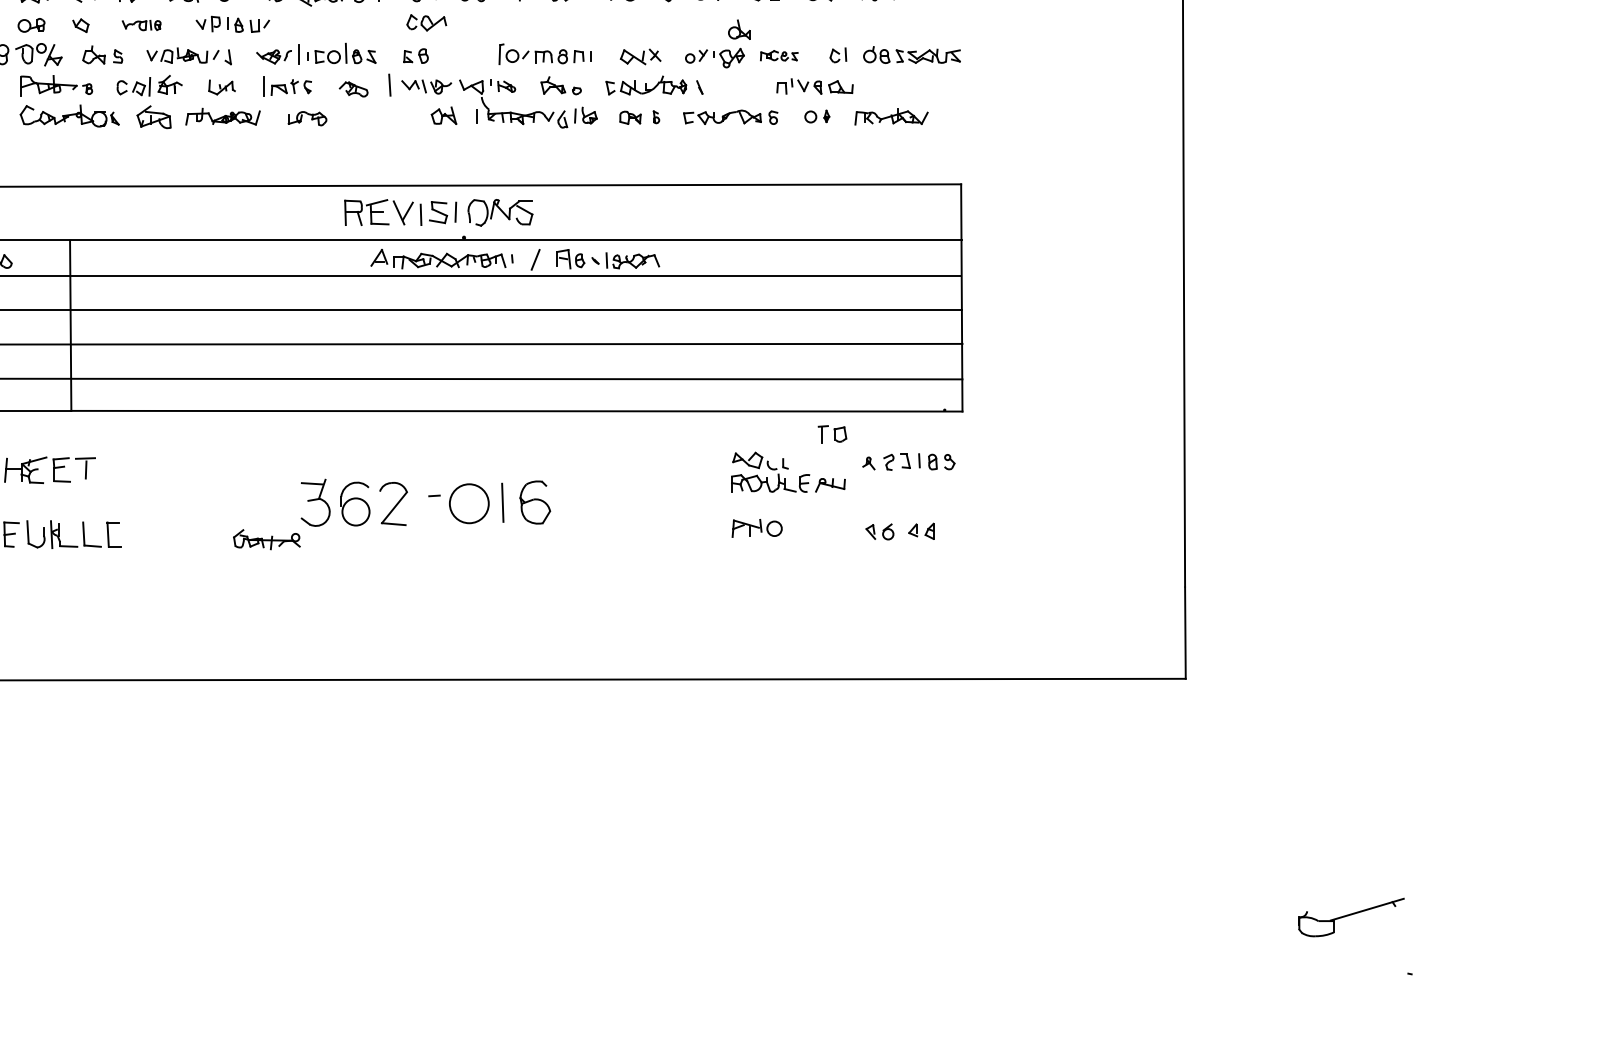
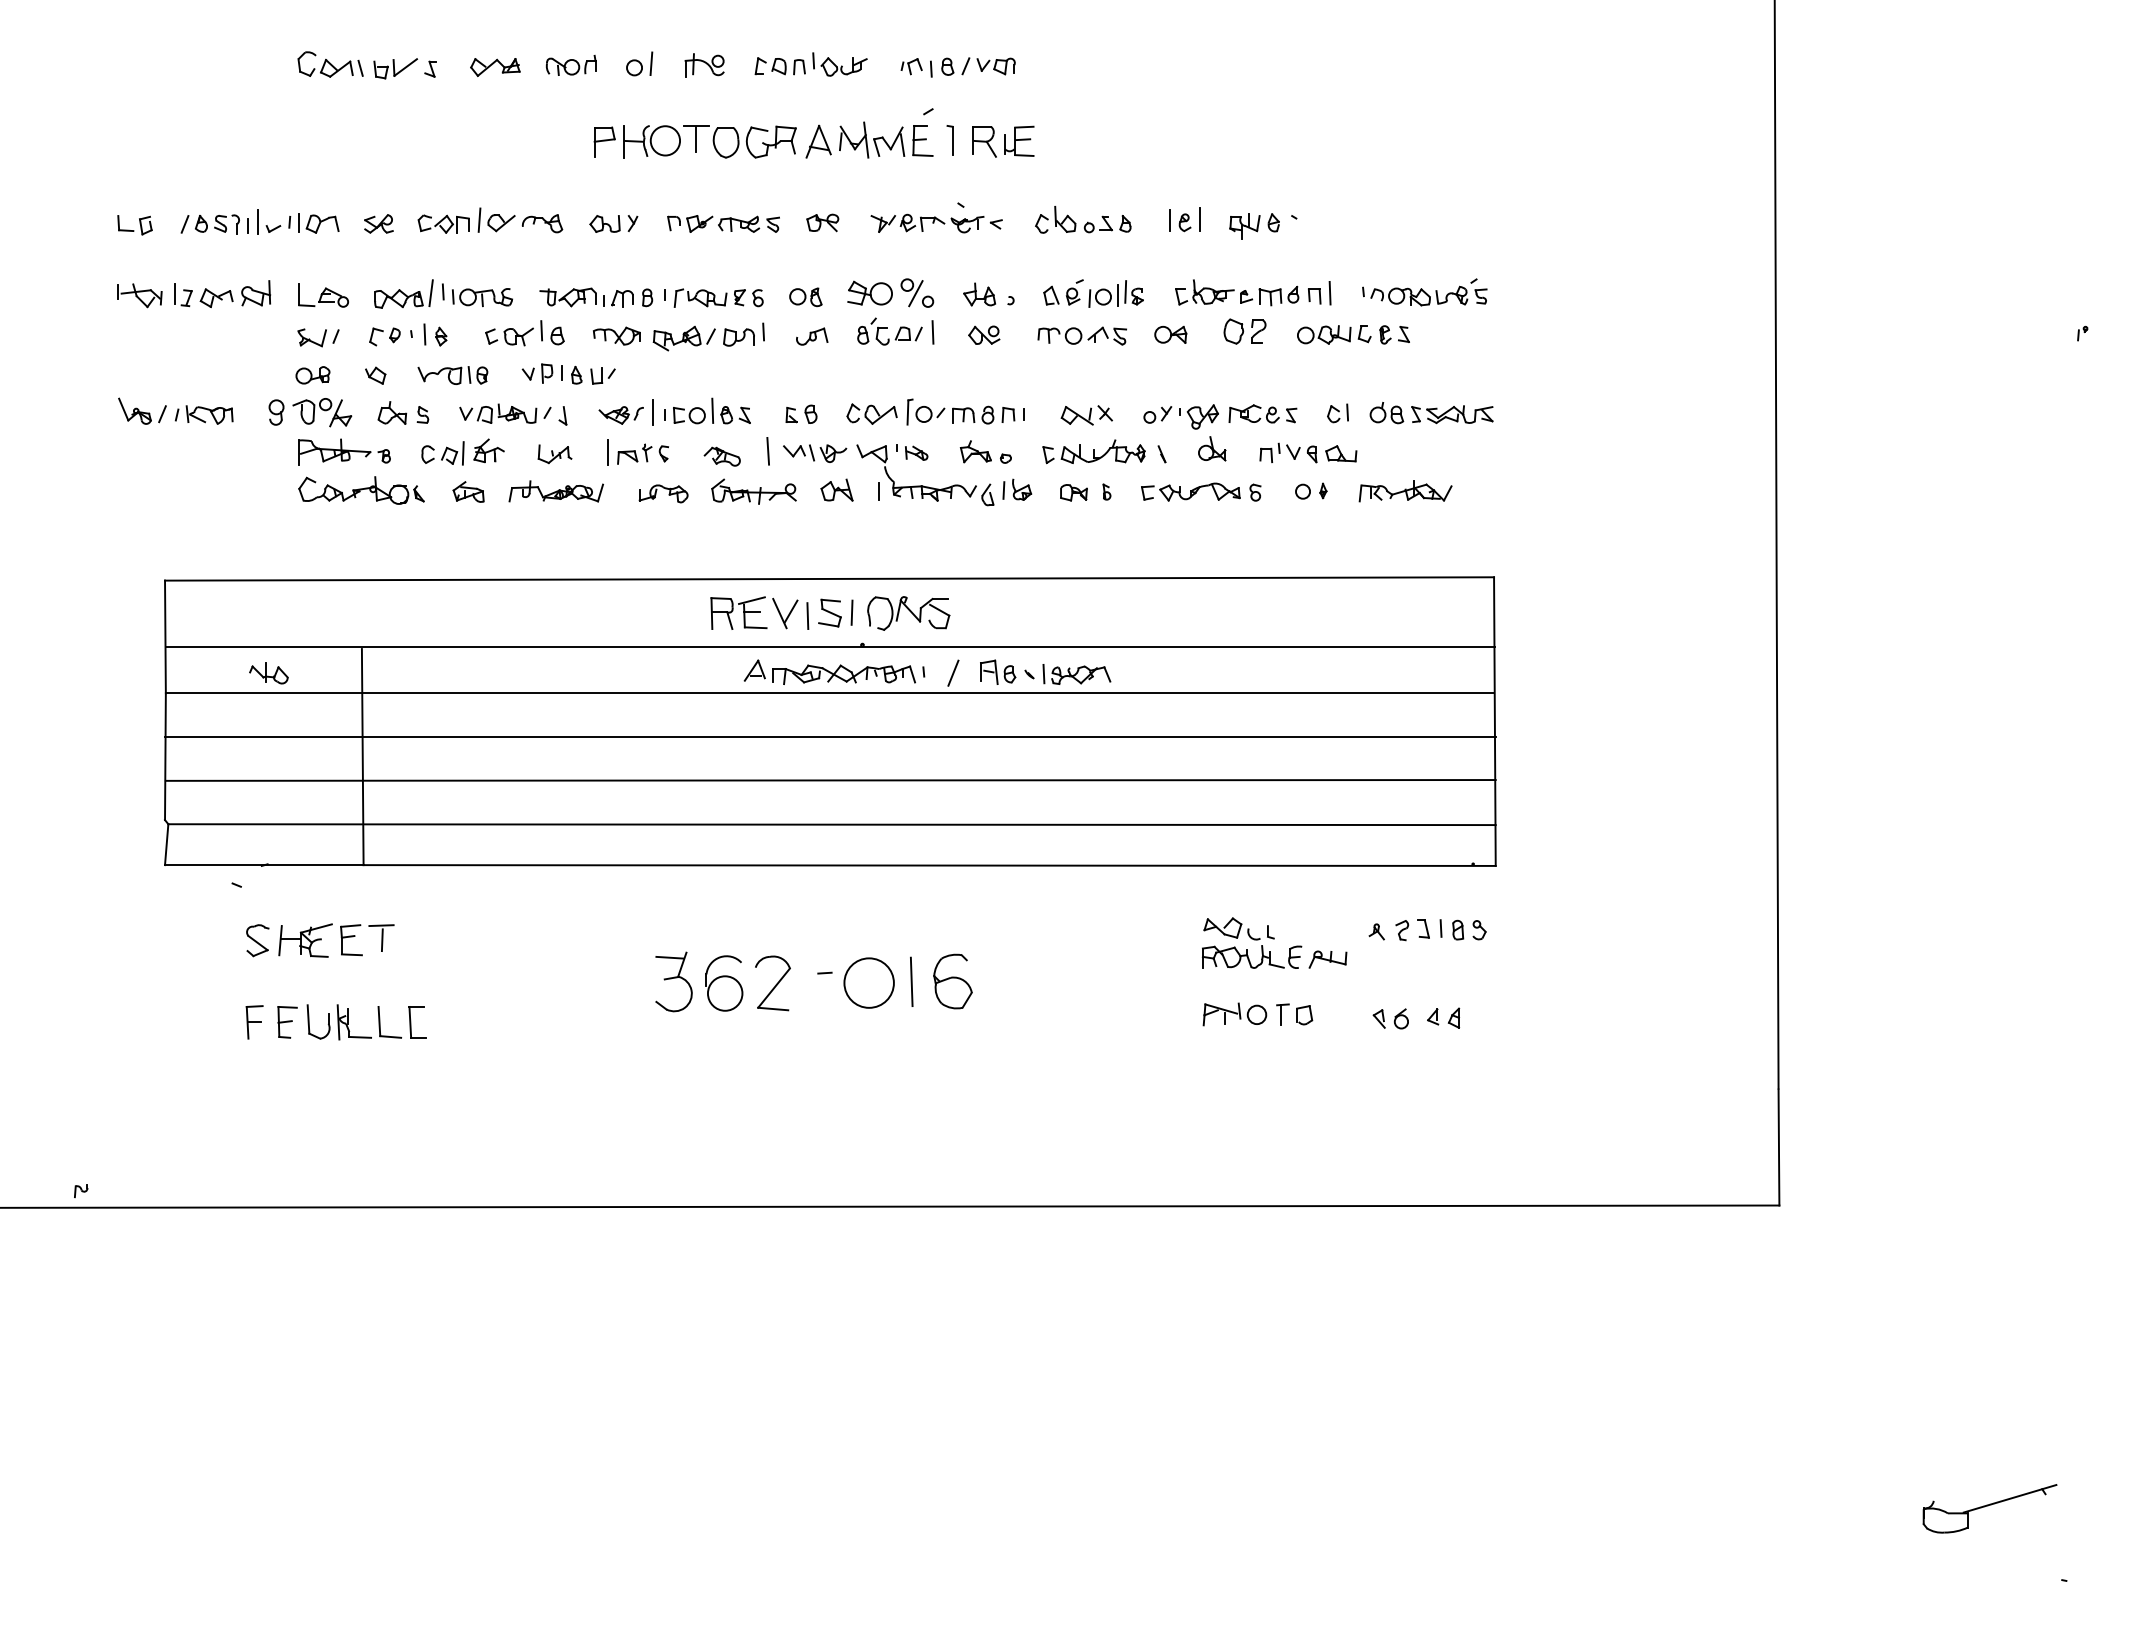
part: (426, 22) -> (871, 413), moved
part: (141, 25) -> (452, 375), size x1.43
part: (739, 29) -> (1212, 448), moved
part: (778, 55) -> (1262, 413), size x1.43
part: (153, 116) -> (468, 491), size x0.71
part: (832, 434) -> (1294, 1014), moved
part: (266, 539) -> (753, 491), moved

